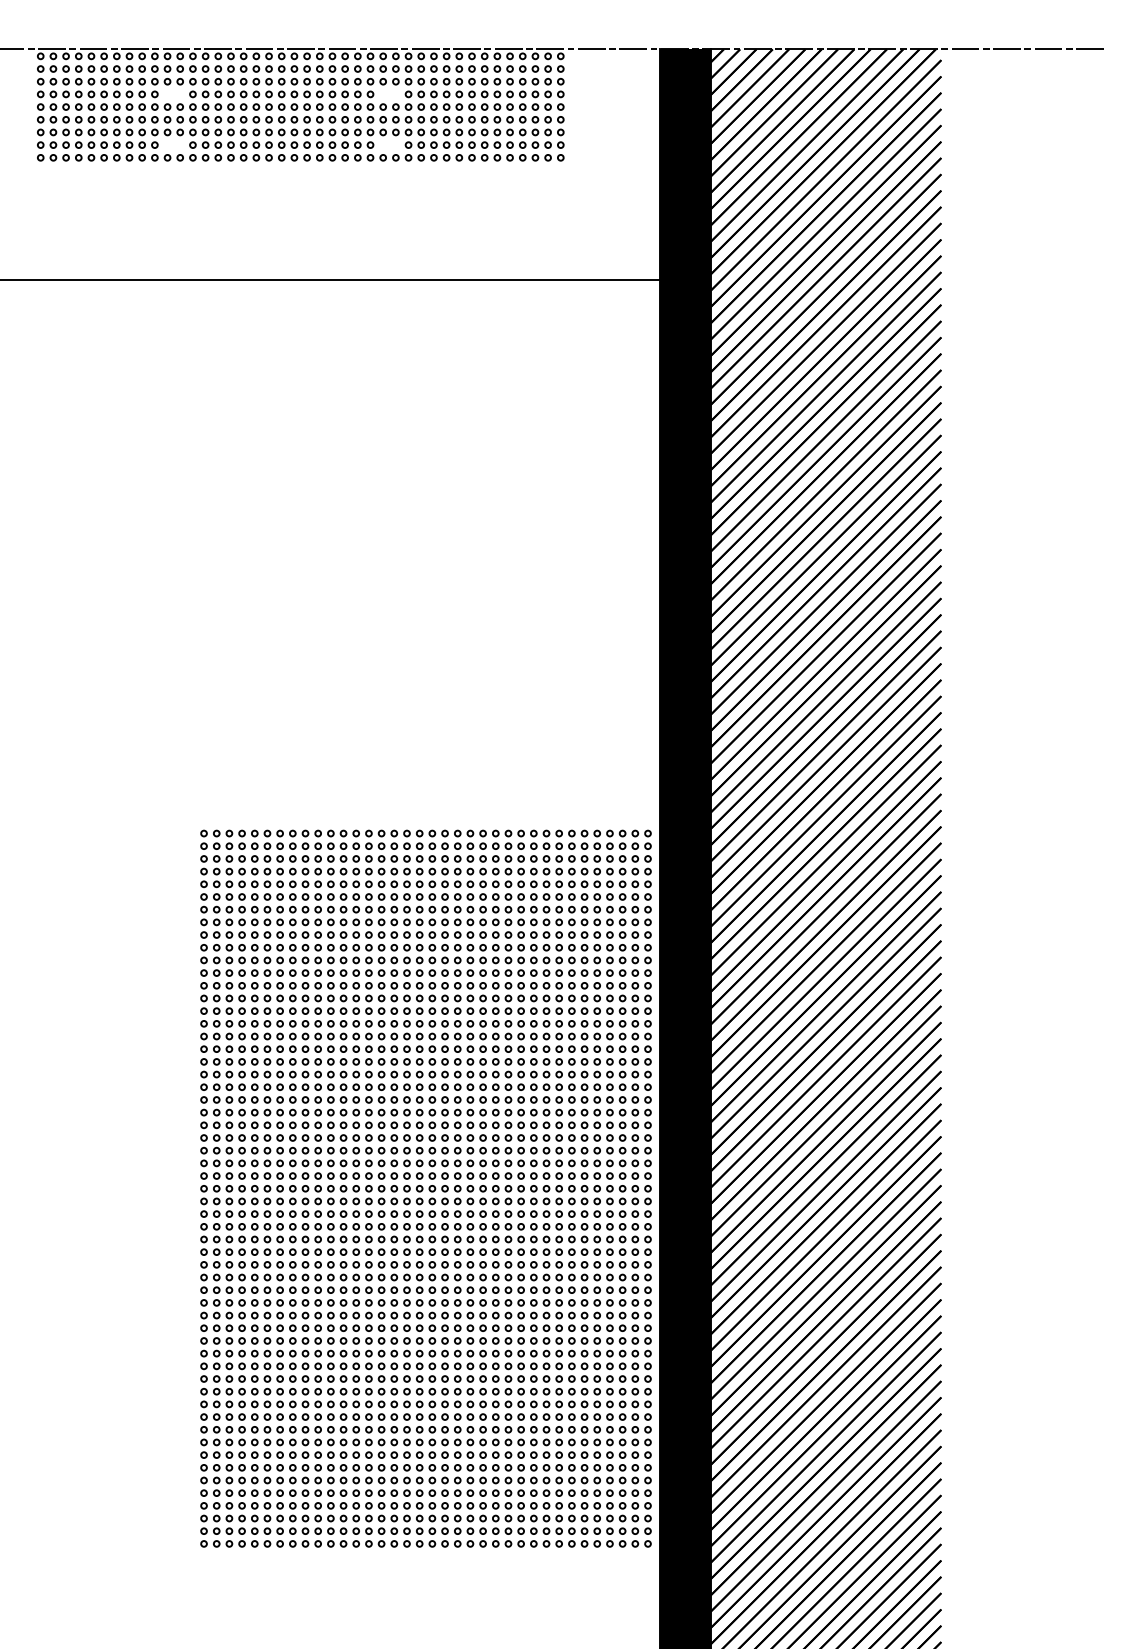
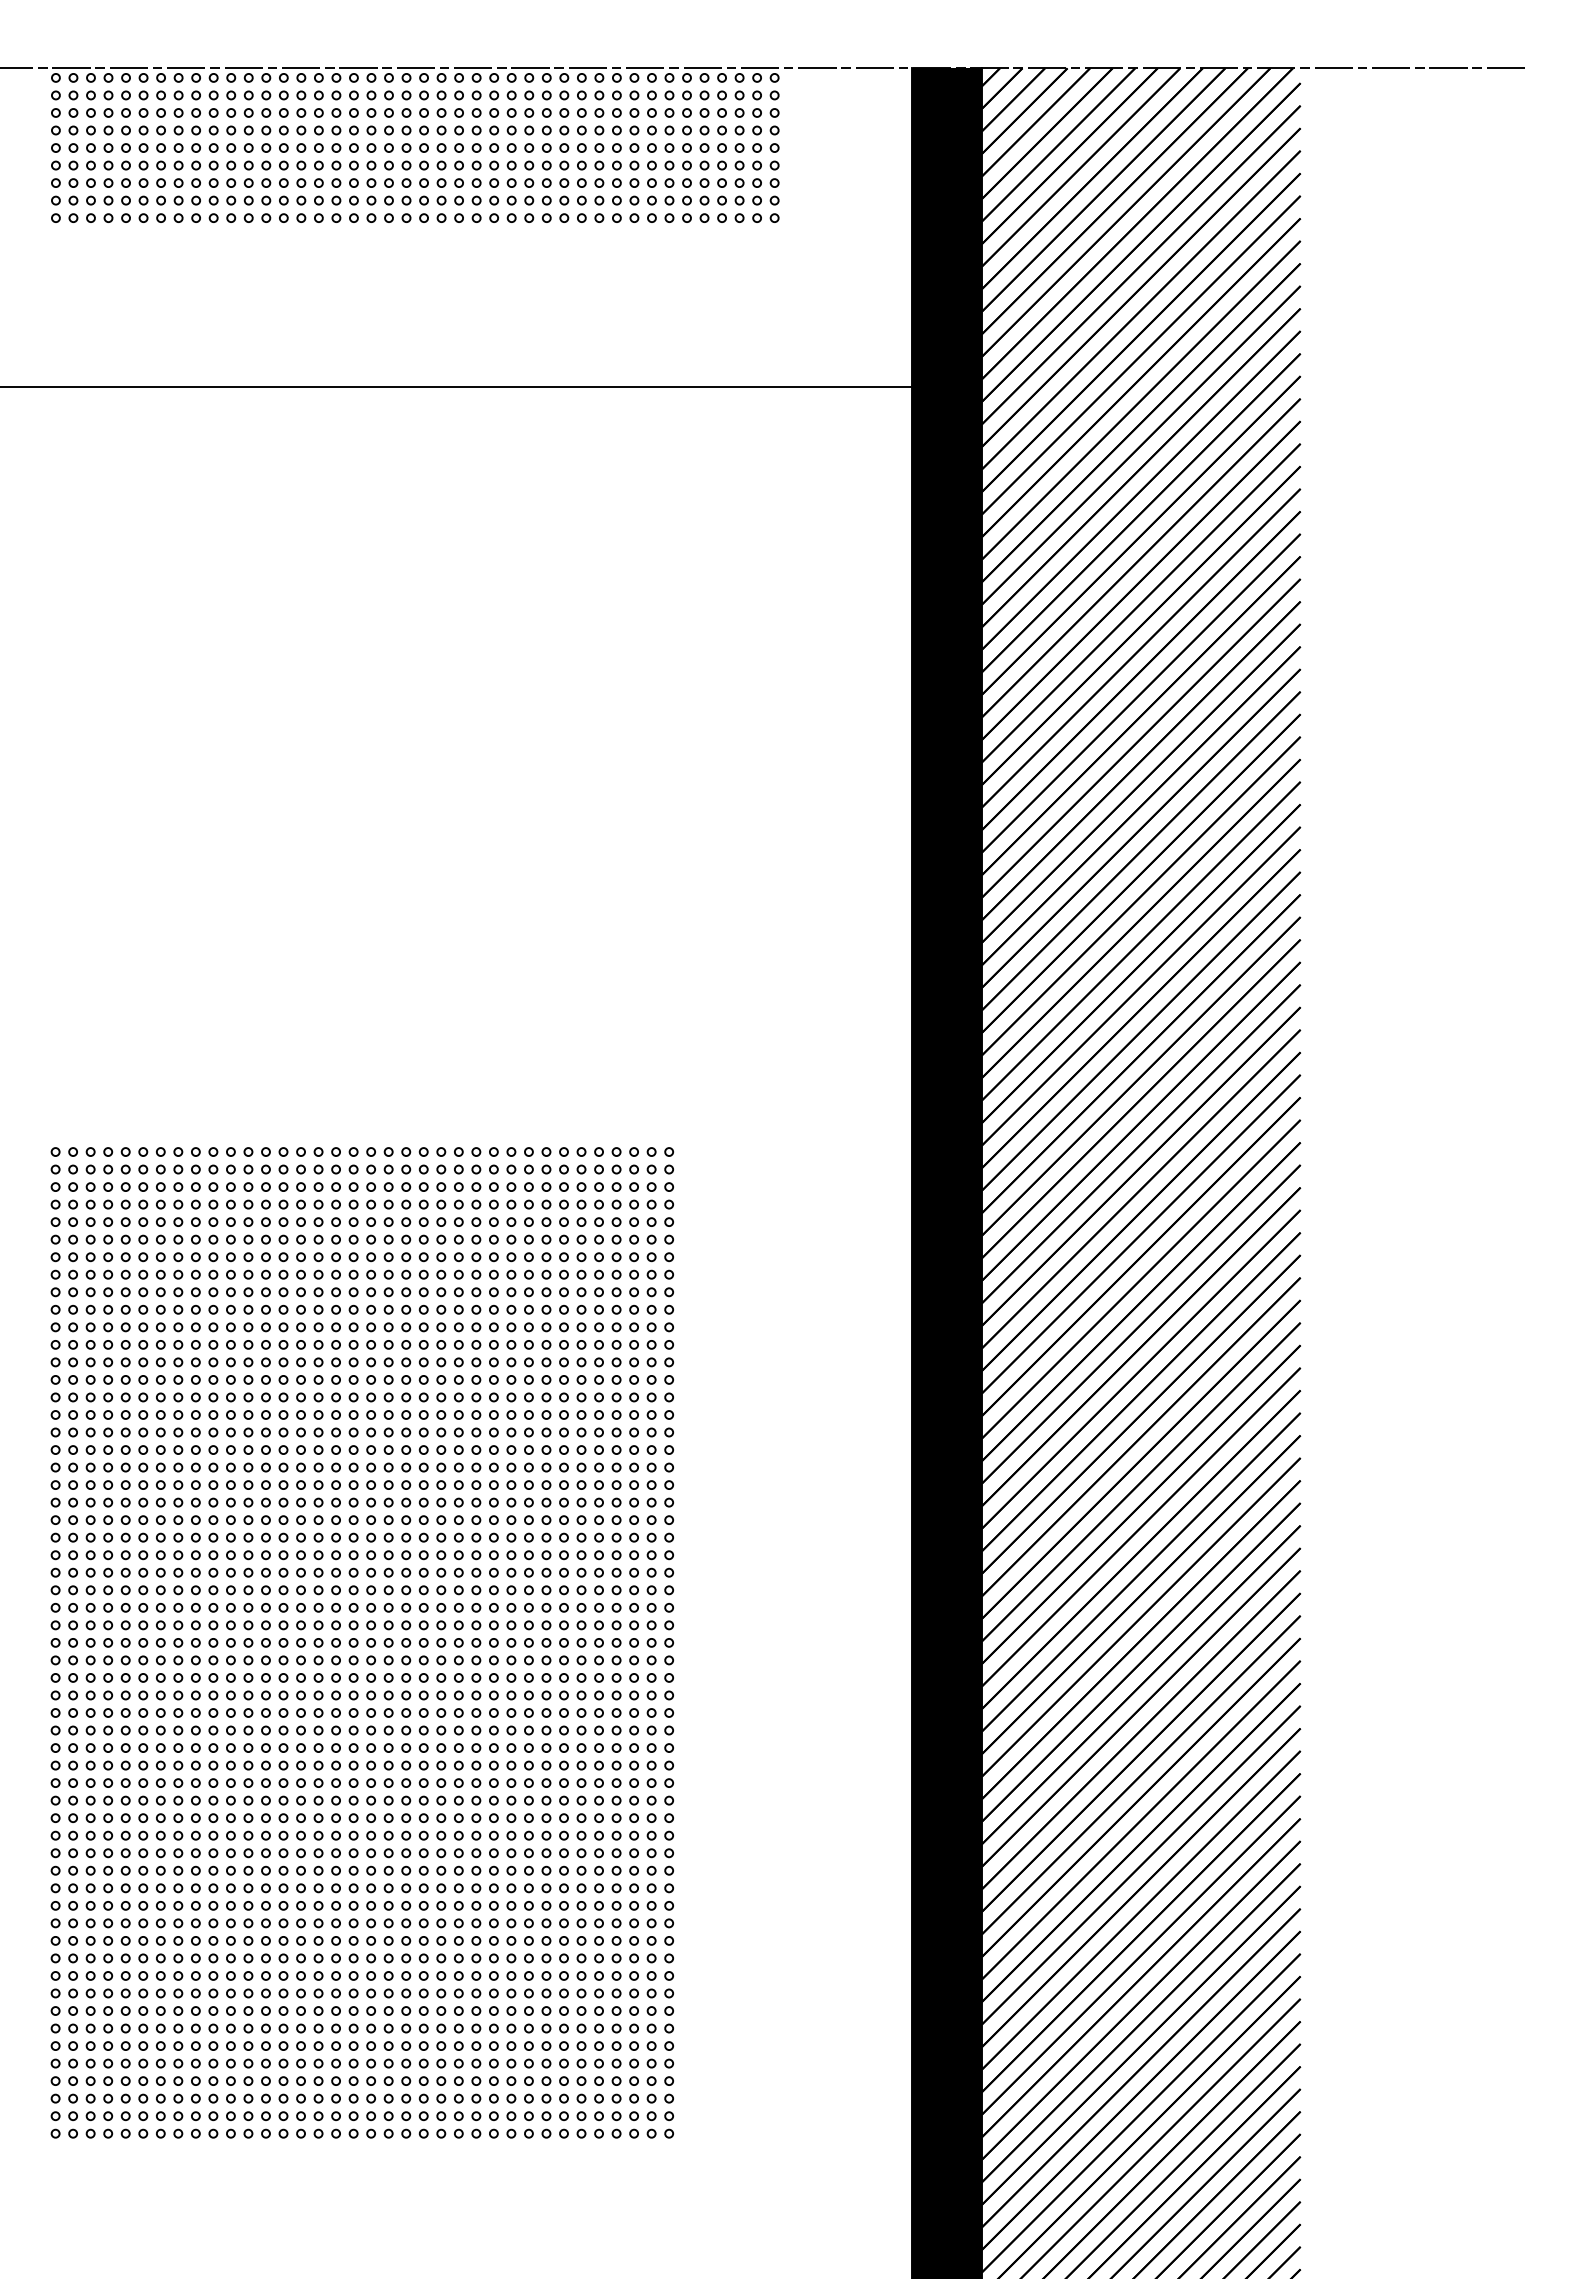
part: (173, 94) -> (239, 130), added
part: (389, 94) -> (537, 130), added
part: (173, 145) -> (239, 200), added
part: (389, 145) -> (537, 200), added
part: (425, 1188) -> (361, 1642), moved

